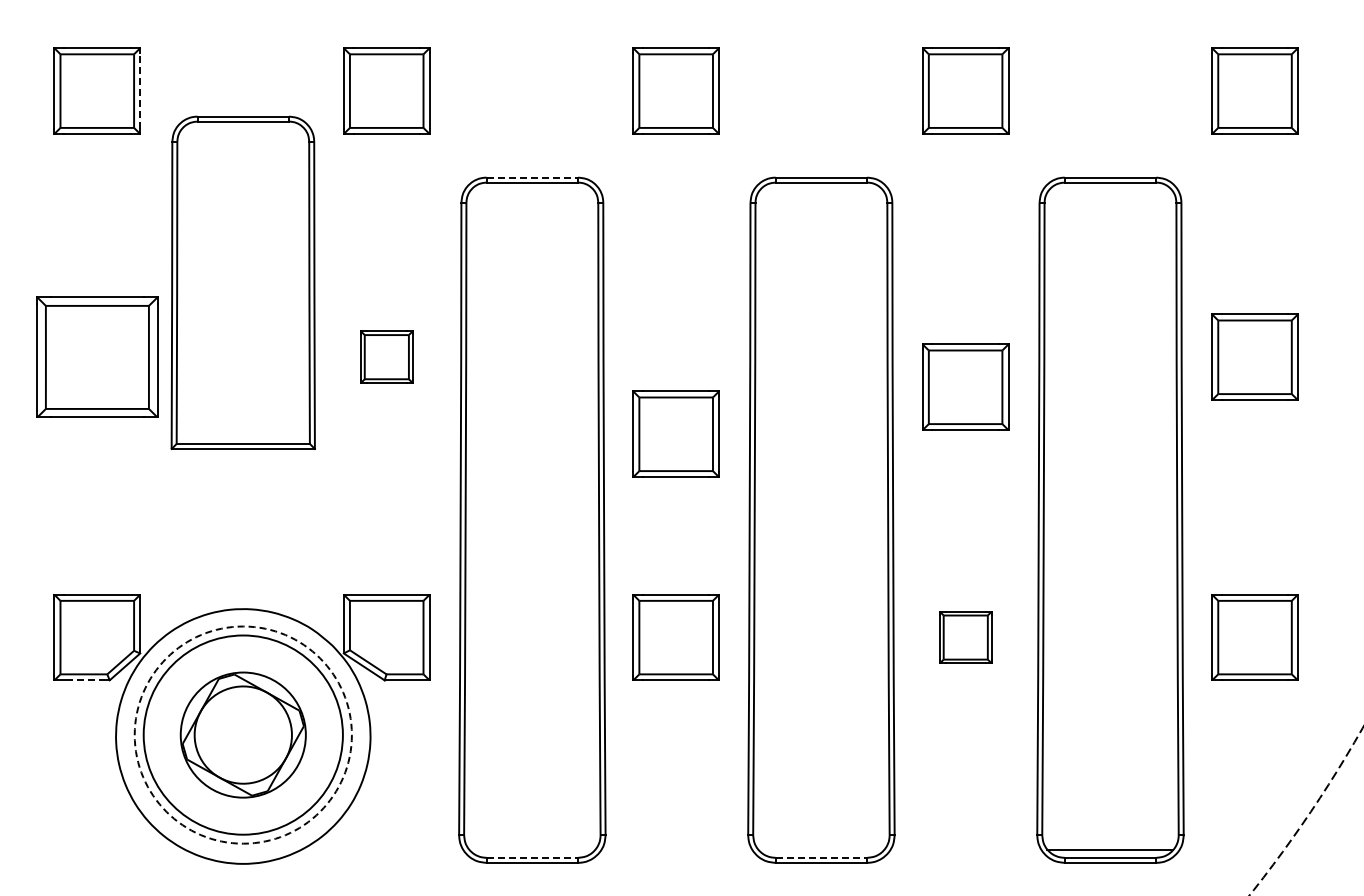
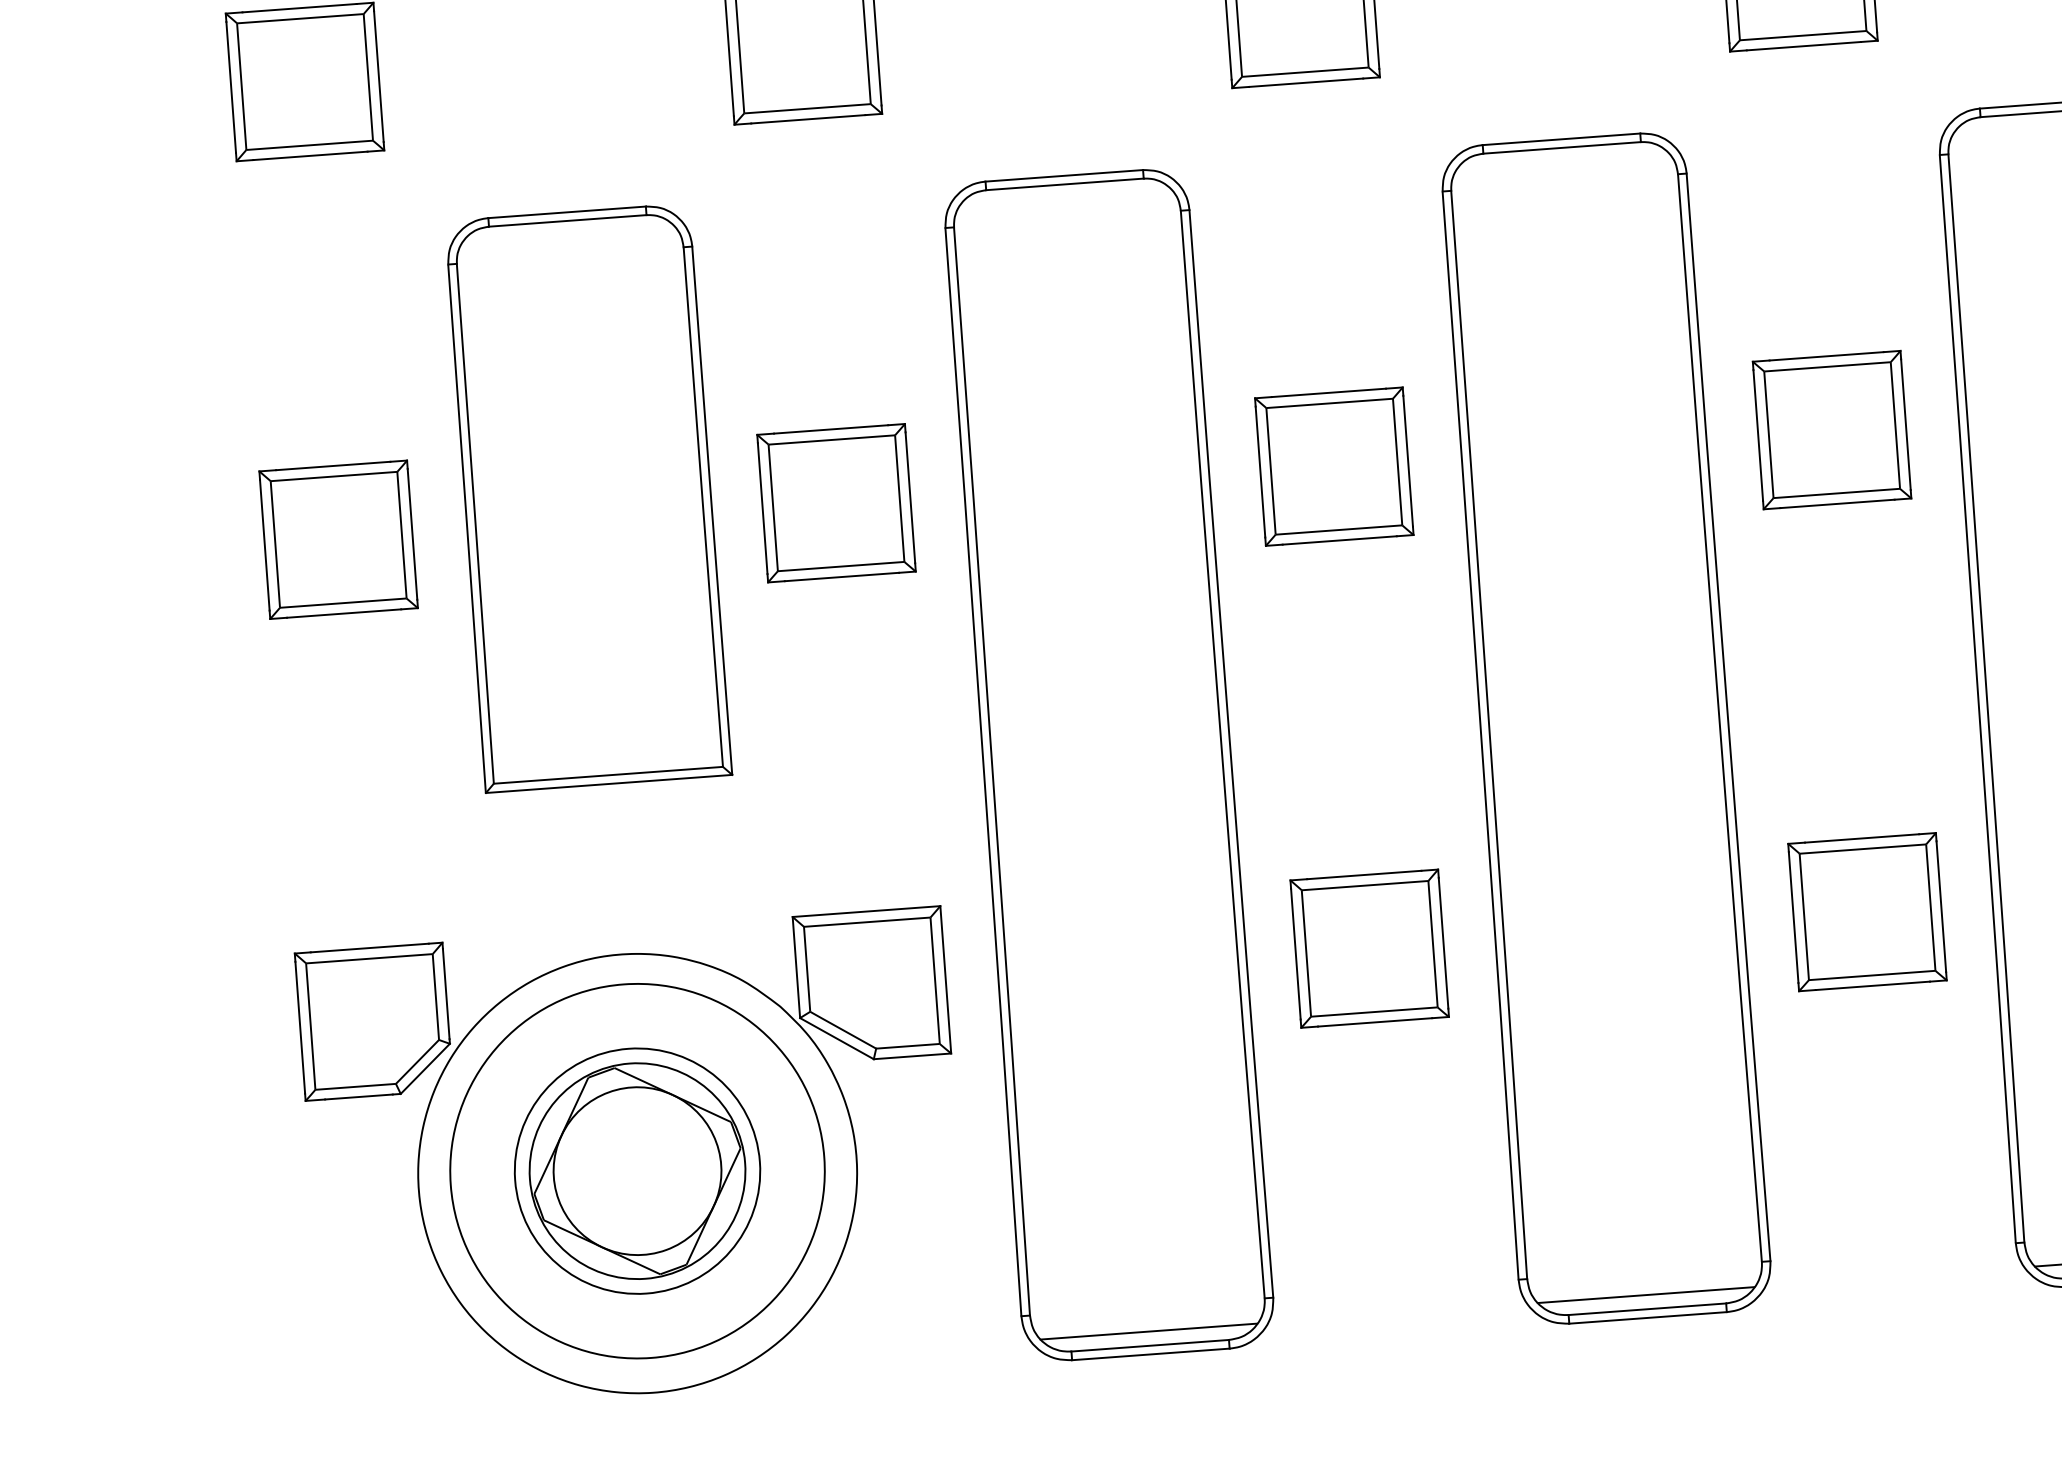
line: (140, 90) -> (379, 75), dashed -> solid
line: (532, 177) -> (1064, 175), dashed -> solid
part: (242, 282) -> (586, 497), moved
part: (96, 356) -> (337, 538), size x0.71
part: (386, 356) -> (835, 501), size x1.67
part: (965, 386) -> (1831, 428), moved
part: (675, 433) -> (1333, 465), moved
part: (965, 637) -> (1867, 912), size x1.67
line: (85, 680) -> (359, 1097), dashed -> solid
circle: (242, 734) -> (636, 1170), dashed -> solid
circle: (243, 734) -> (637, 1170), size x0.71
line: (532, 849) -> (1149, 1331), added
line: (821, 849) -> (1646, 1294), added
line: (532, 857) -> (1150, 1345), dashed -> solid
line: (821, 857) -> (1647, 1308), dashed -> solid

